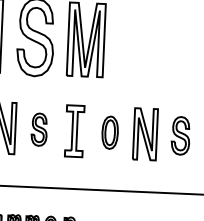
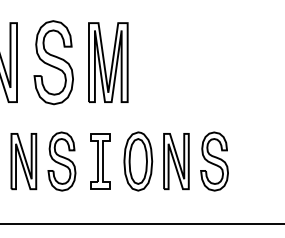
part: (38, 129) -> (61, 161), size x1.67
part: (110, 132) -> (138, 161), size x1.67
part: (180, 135) -> (214, 161), size x1.43

